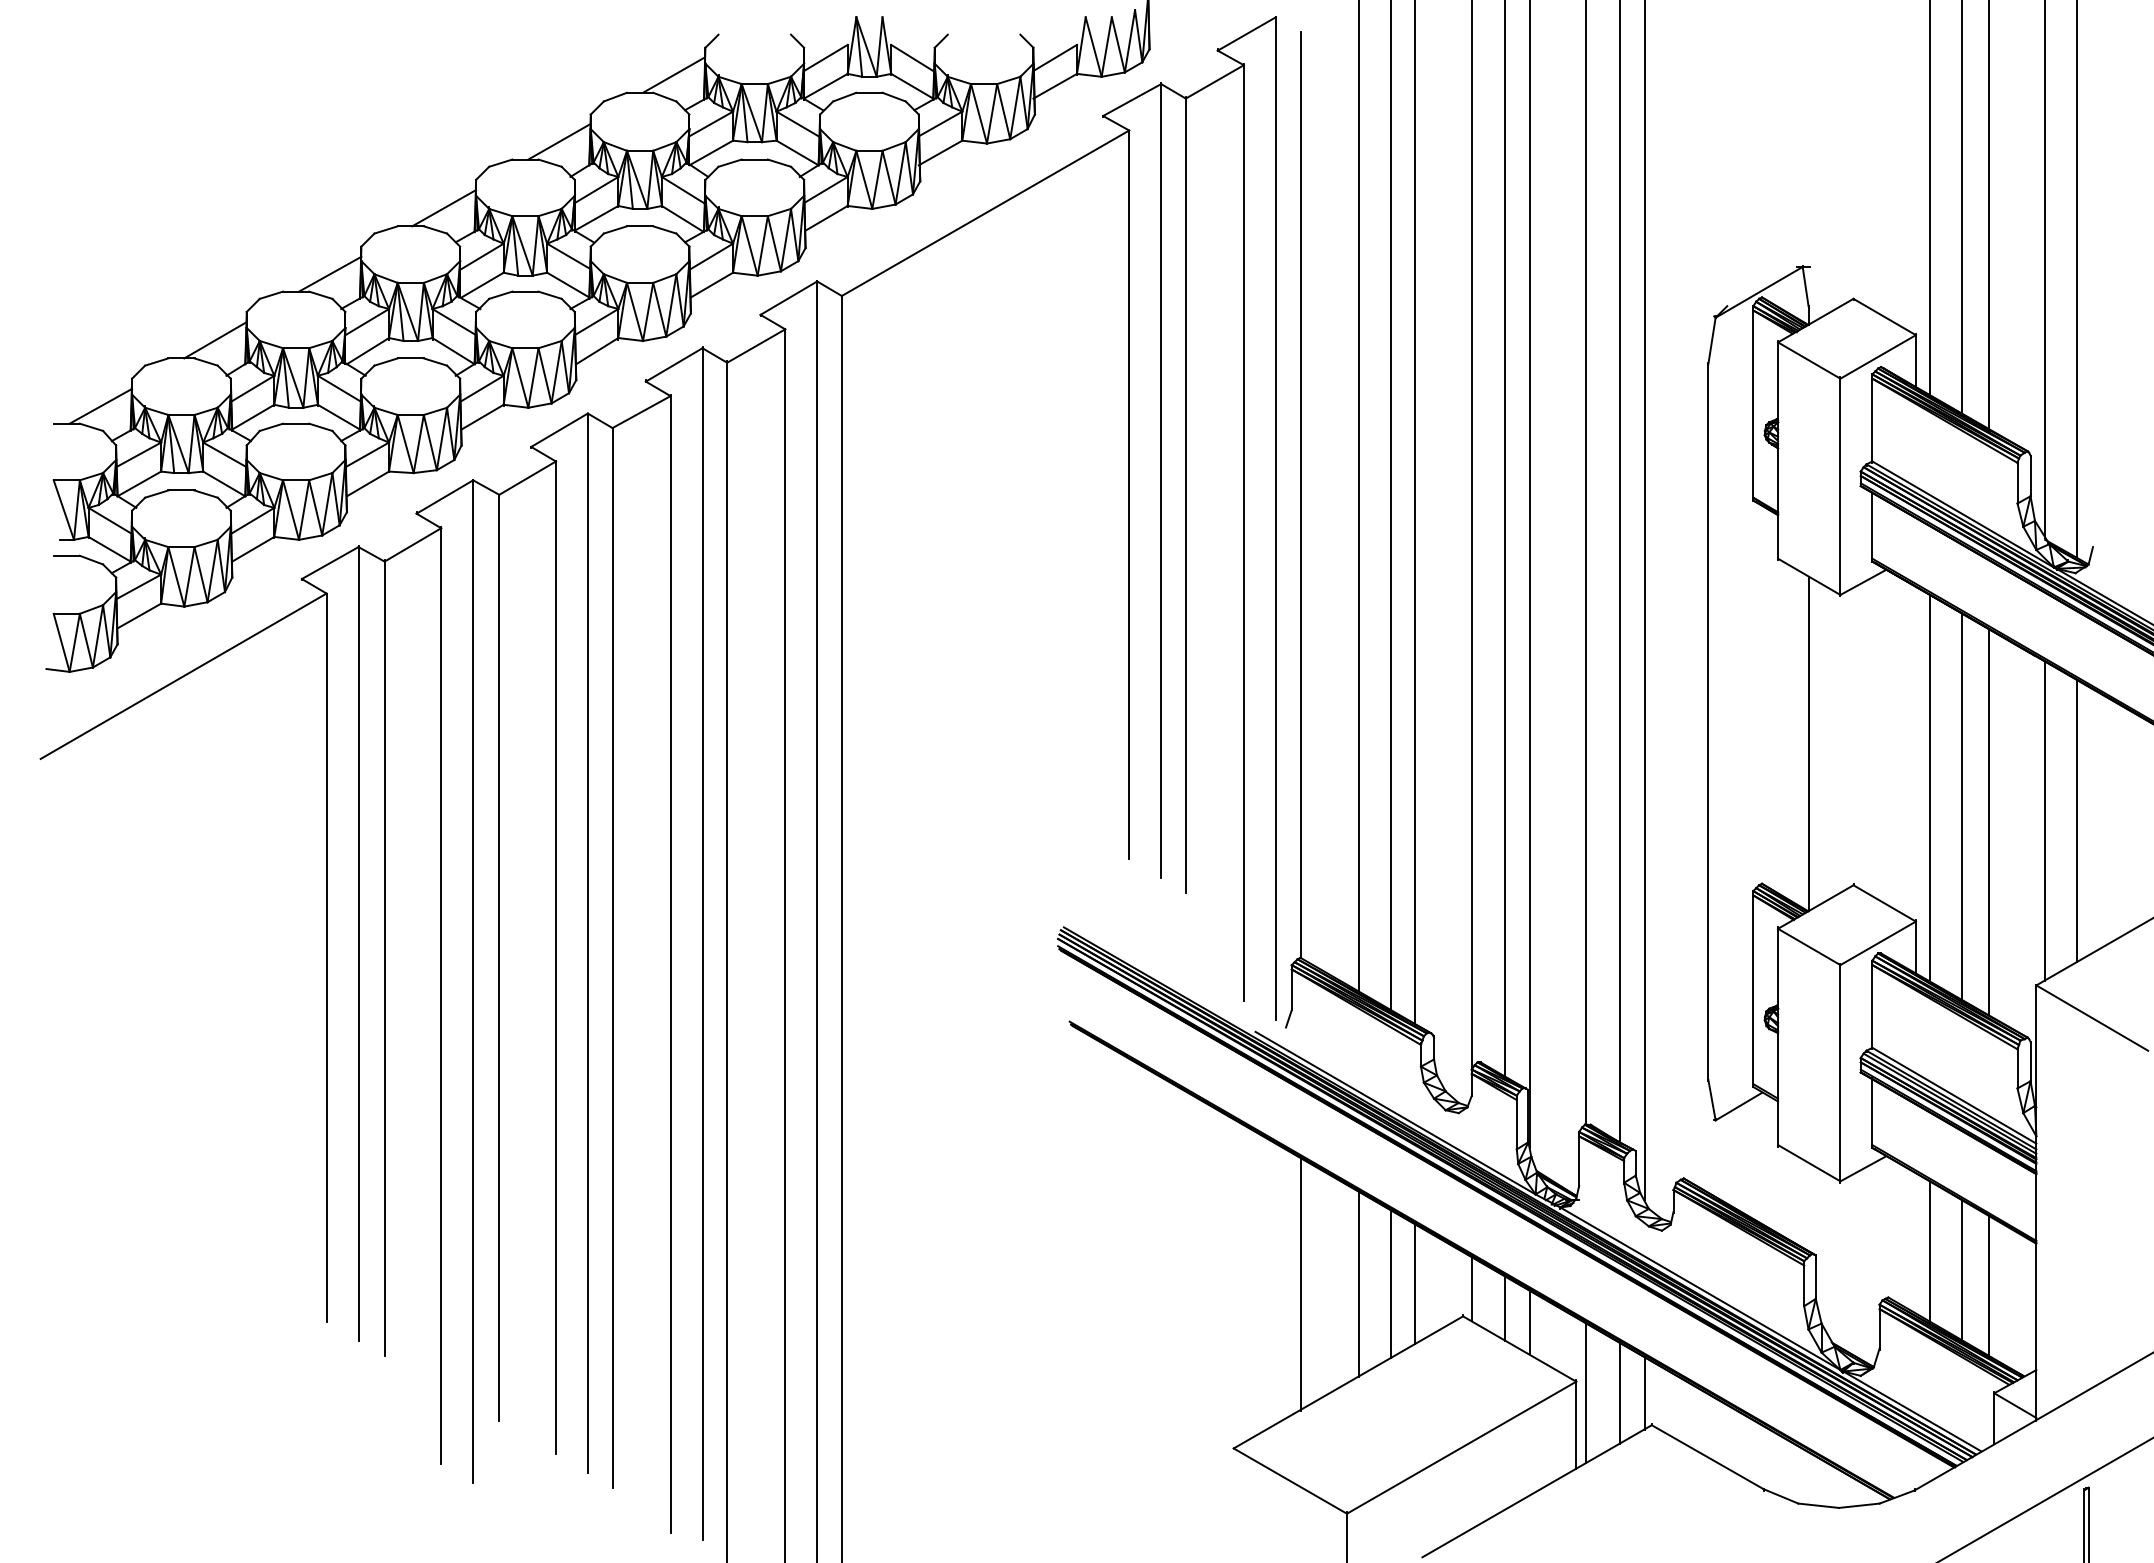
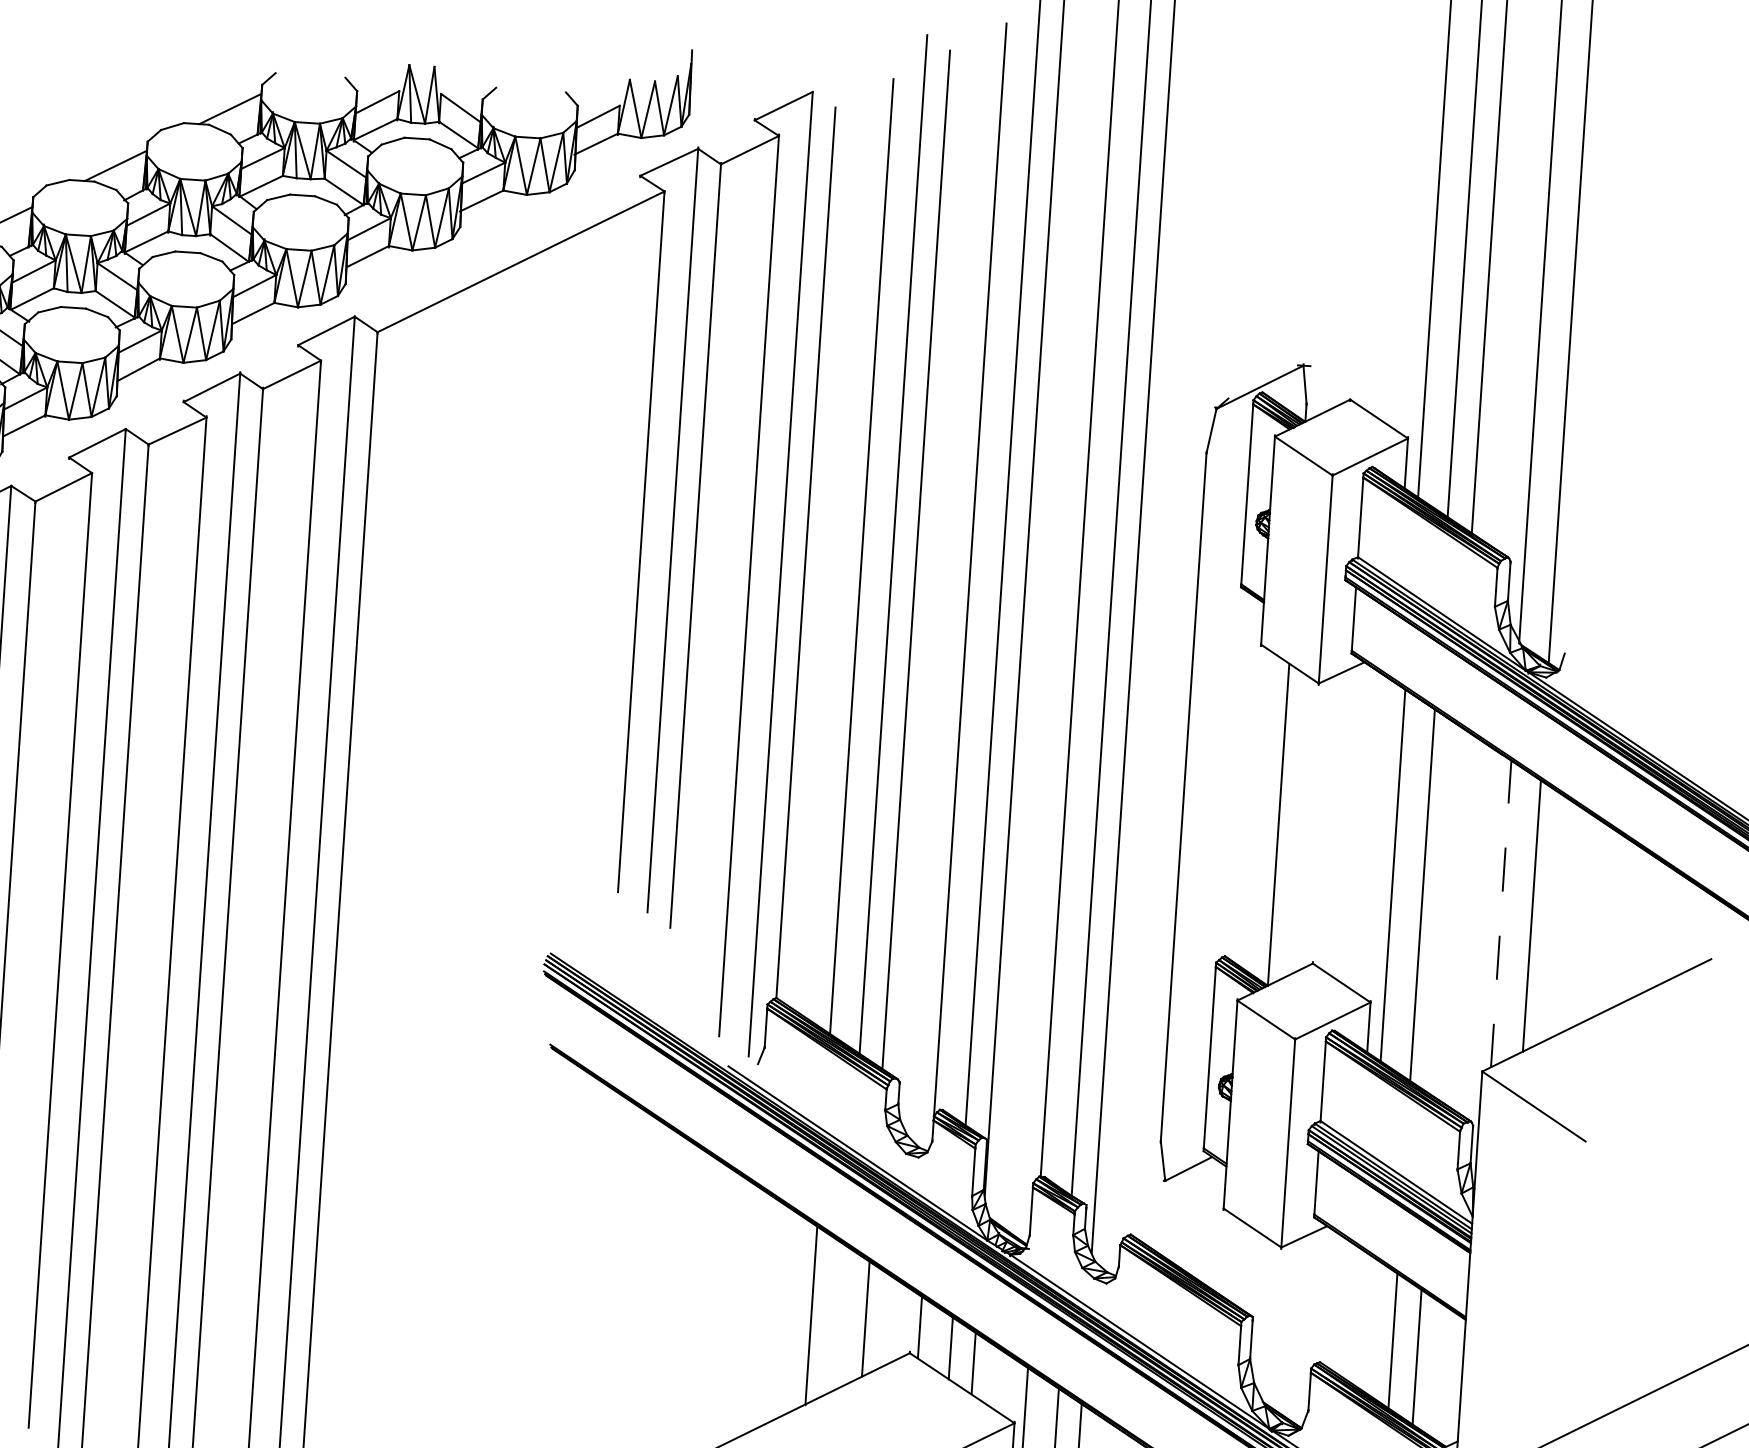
line: (1988, 821) -> (1446, 910), removed
line: (2045, 821) -> (1501, 914), solid -> dashed
line: (1930, 1252) -> (1363, 1321), removed
line: (1300, 1284) -> (755, 1312), removed
line: (1390, 1284) -> (842, 1317), removed

